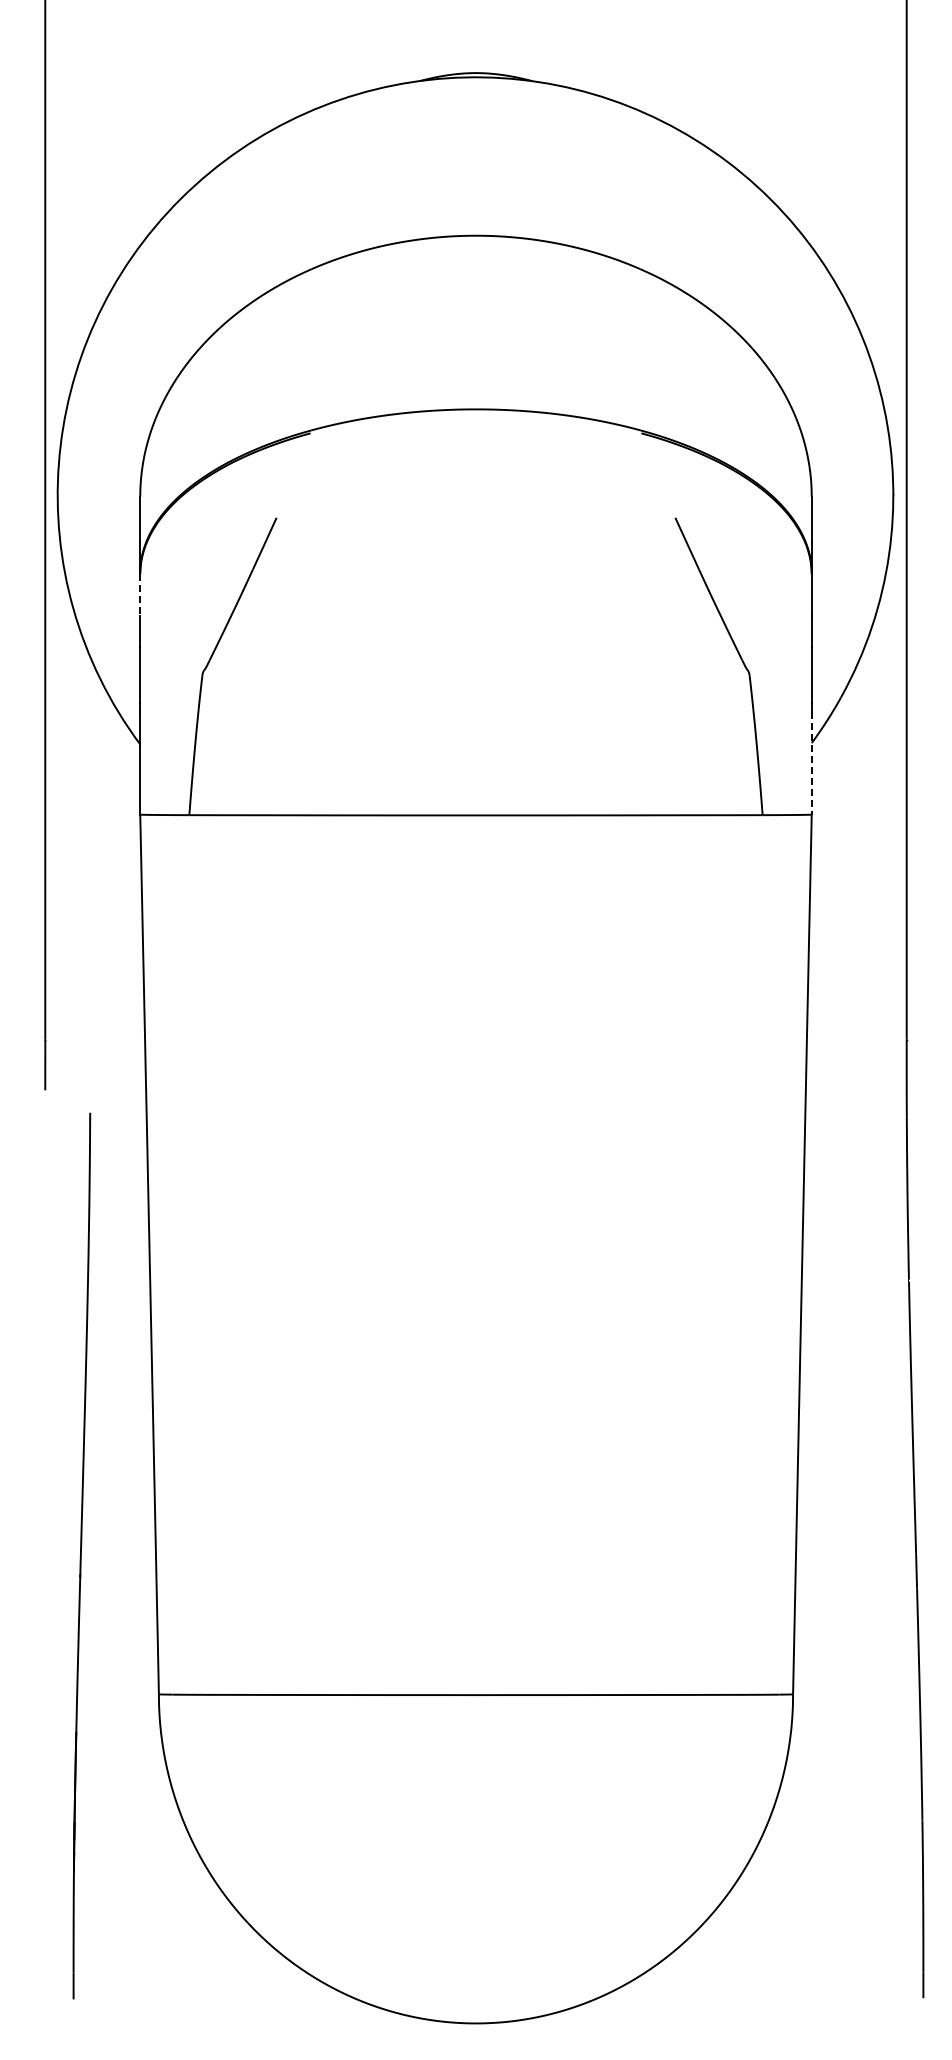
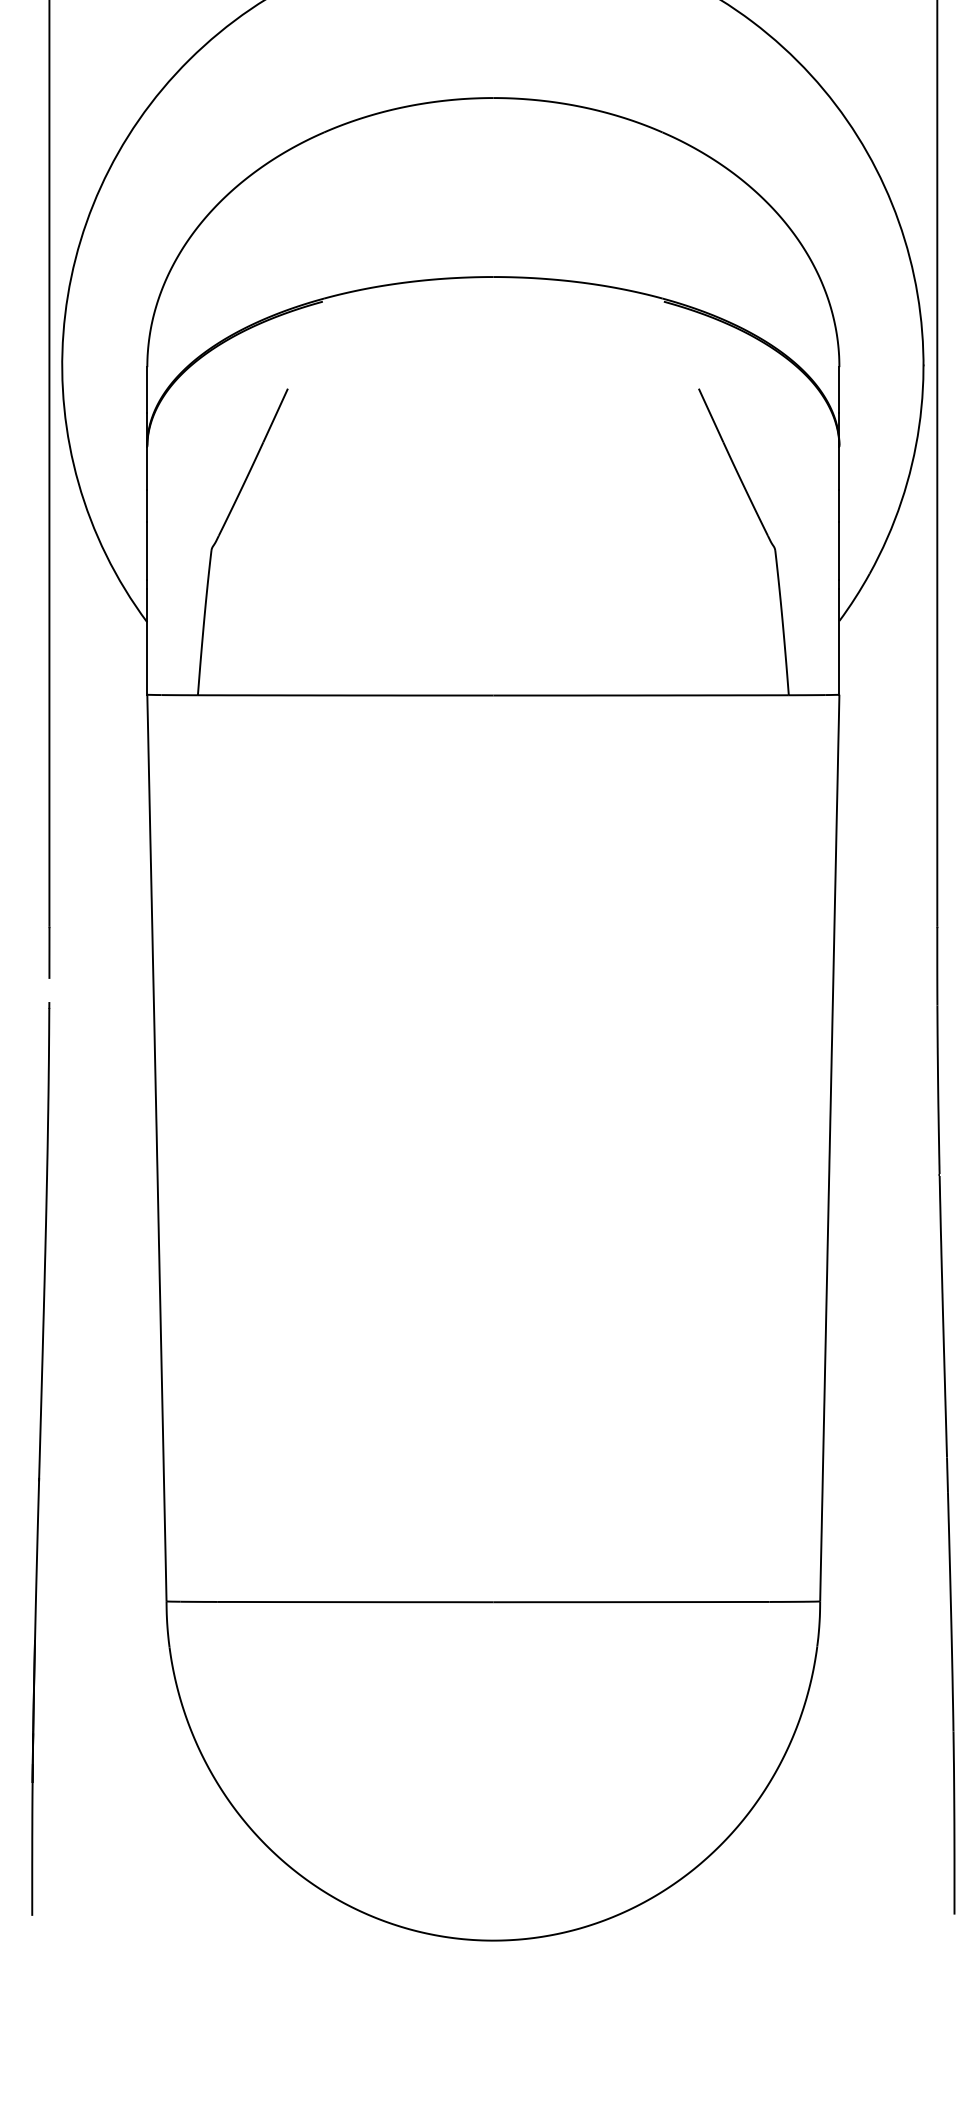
line: (140, 595) -> (147, 468), dashed -> solid
line: (811, 764) -> (839, 643), dashed -> solid
part: (81, 1555) -> (40, 1458), moved

